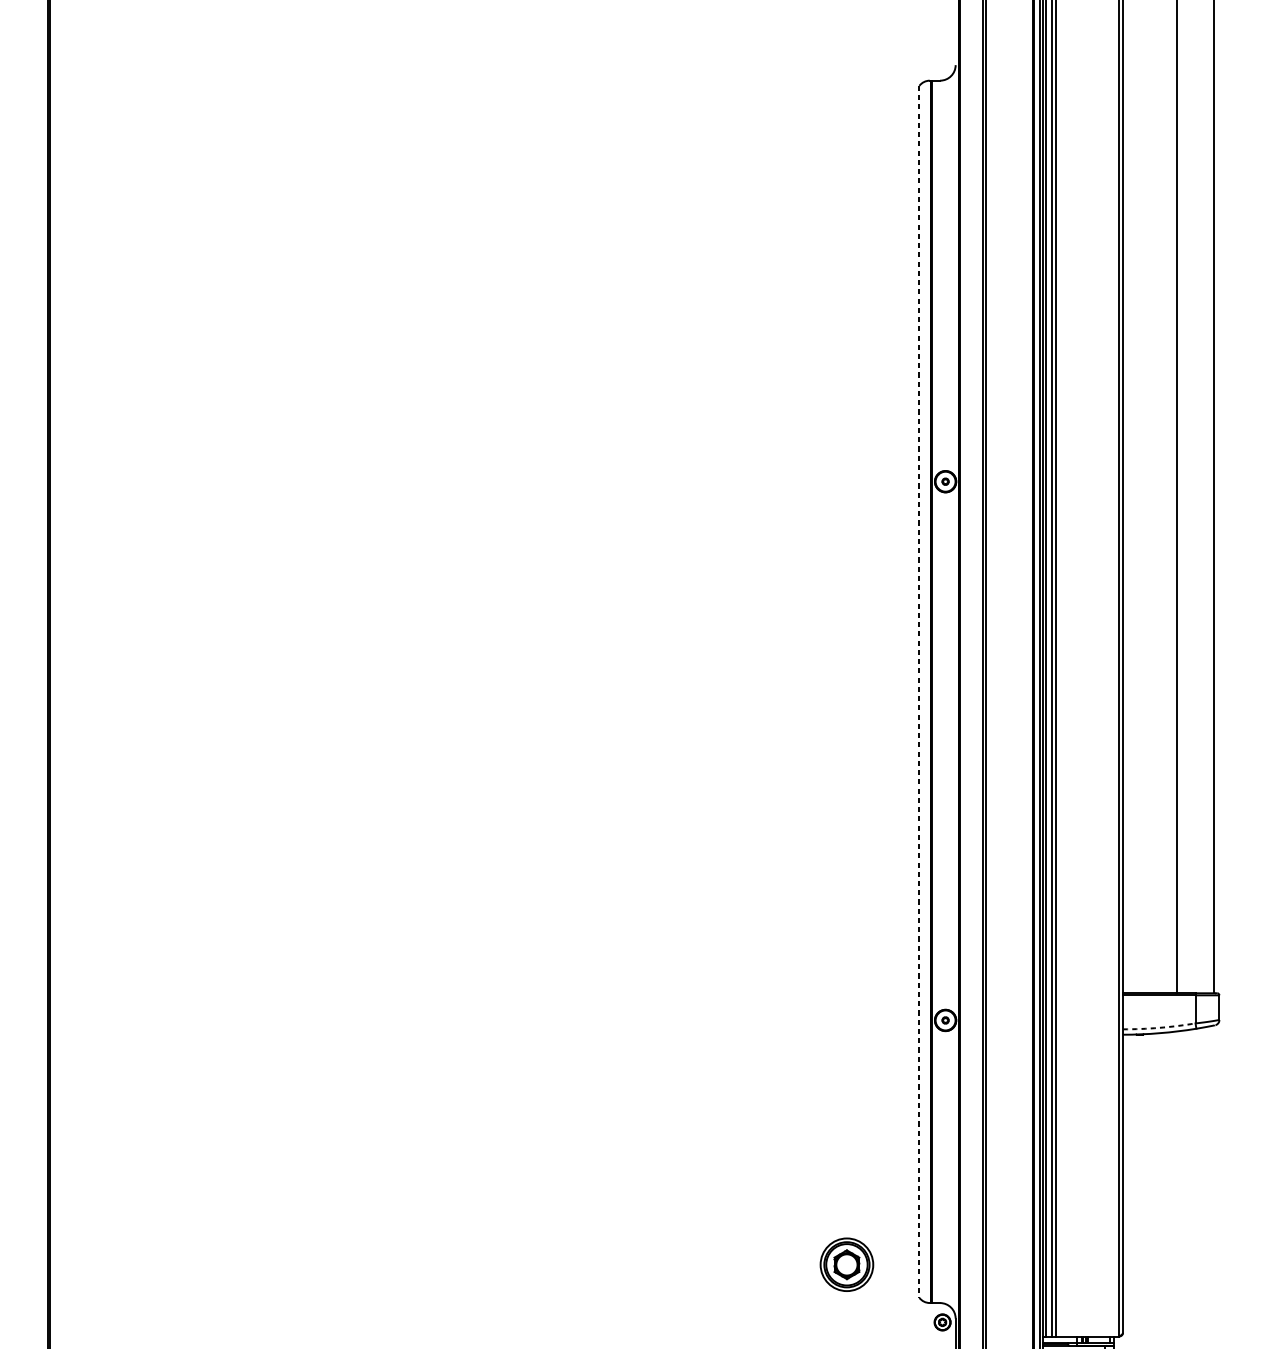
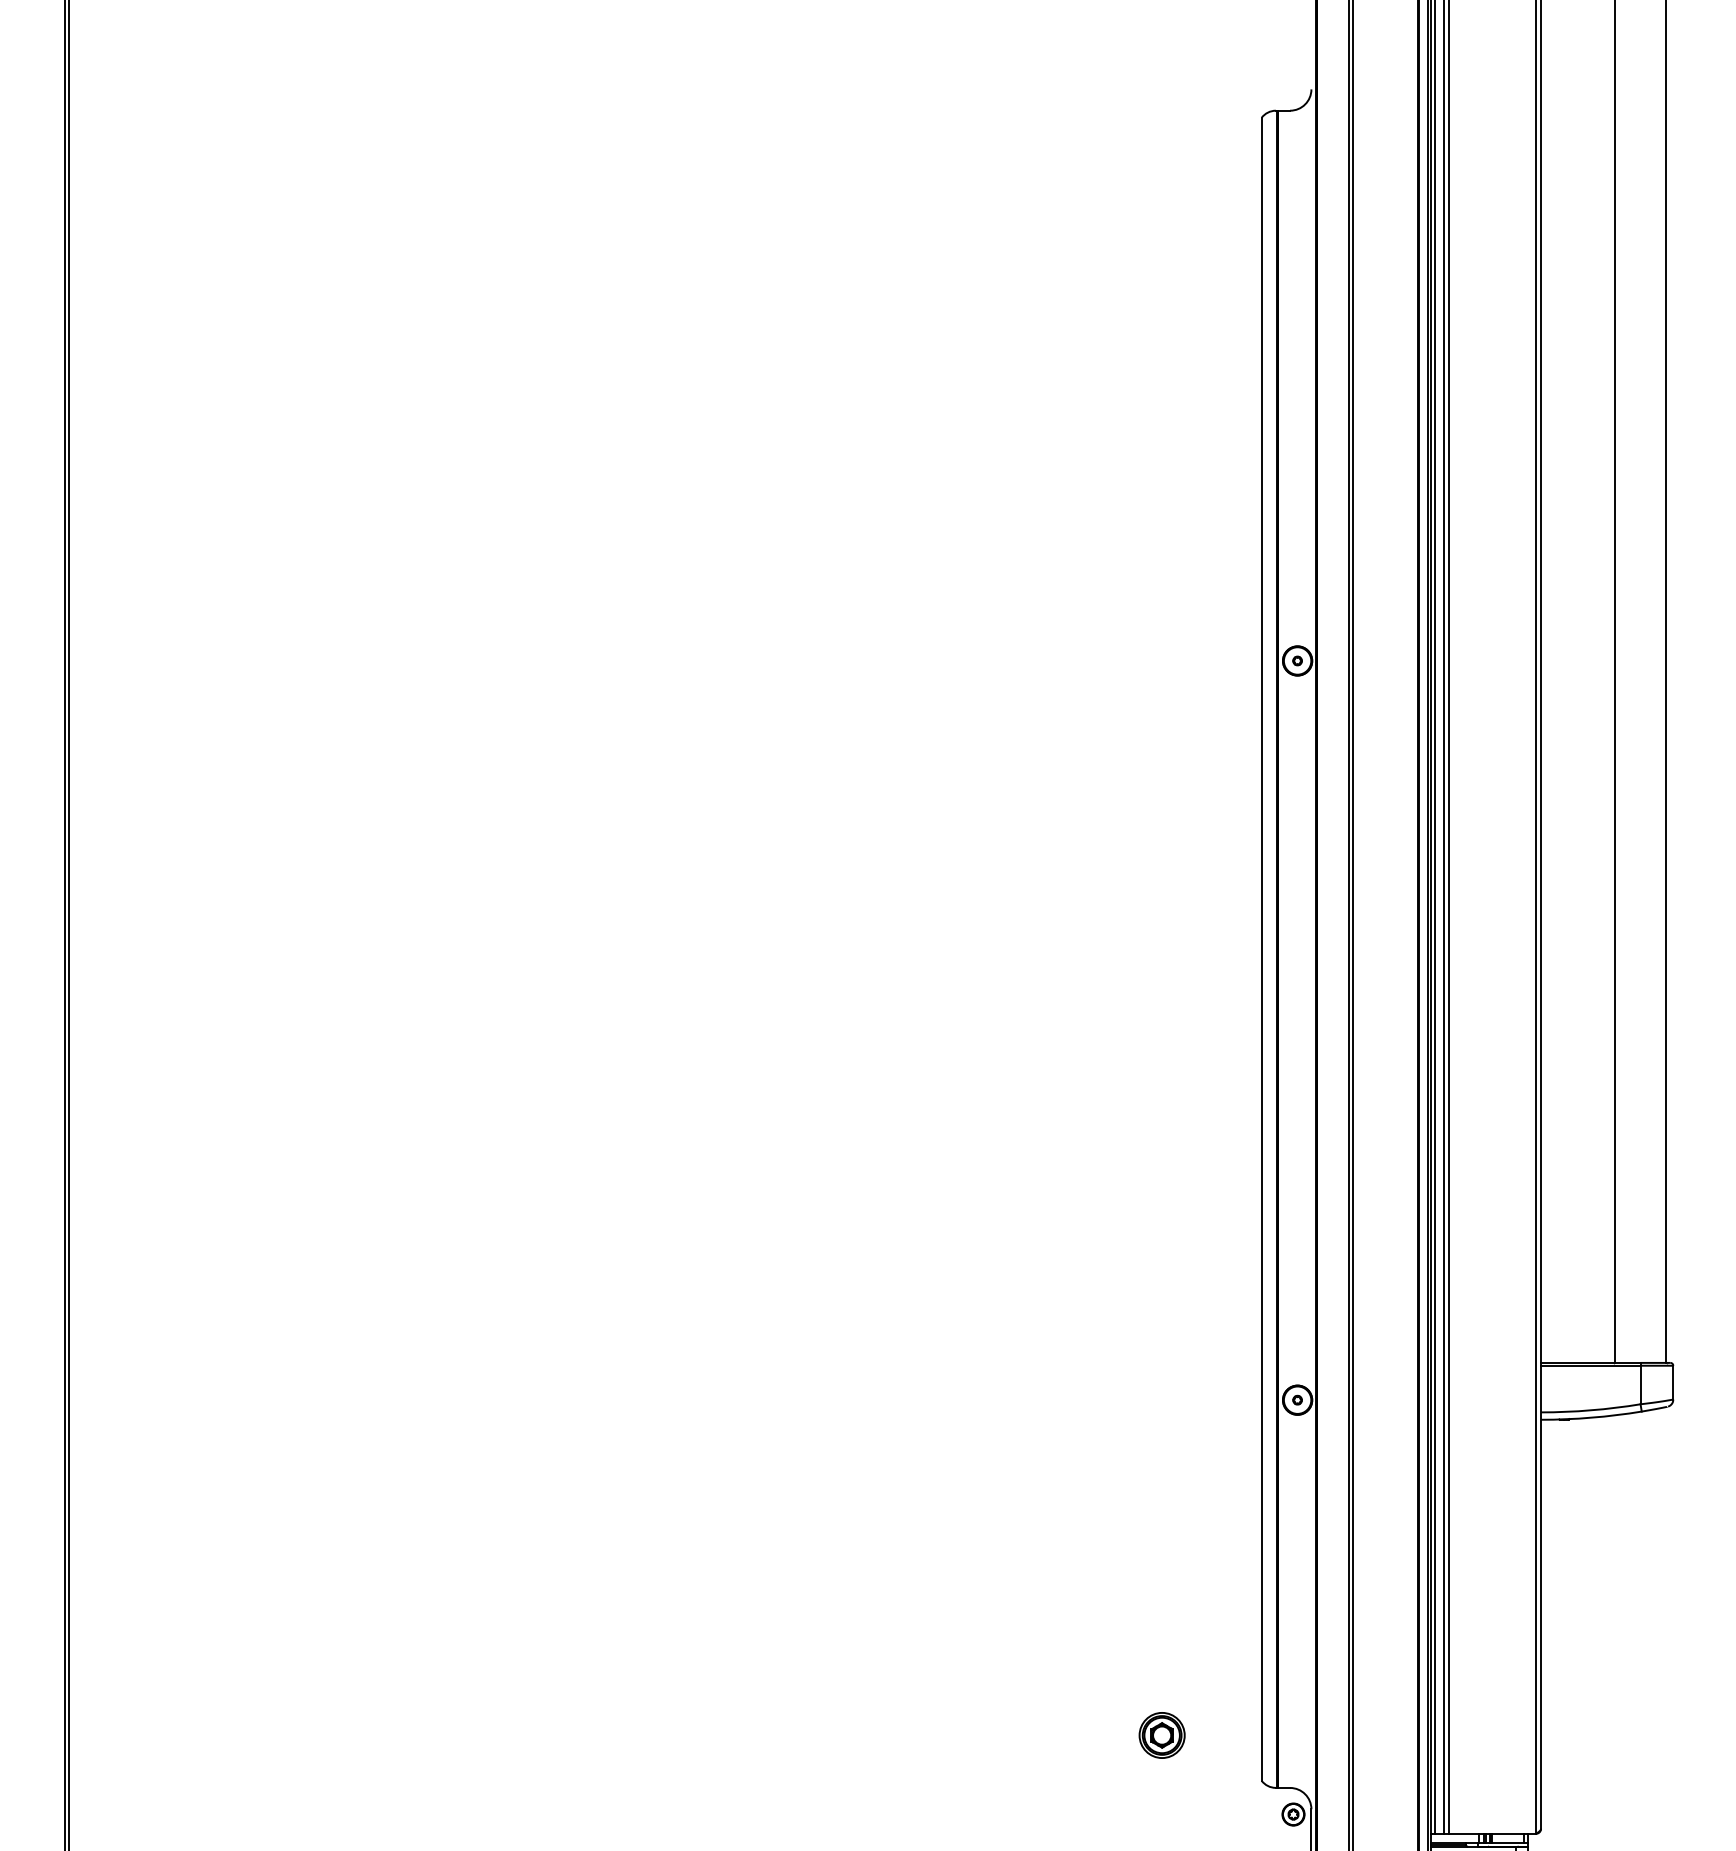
line: (919, 691) -> (1261, 949), dashed -> solid
arc: (1159, 1027) -> (1590, 1410), dashed -> solid
part: (846, 1264) -> (1161, 1735), size x0.62

